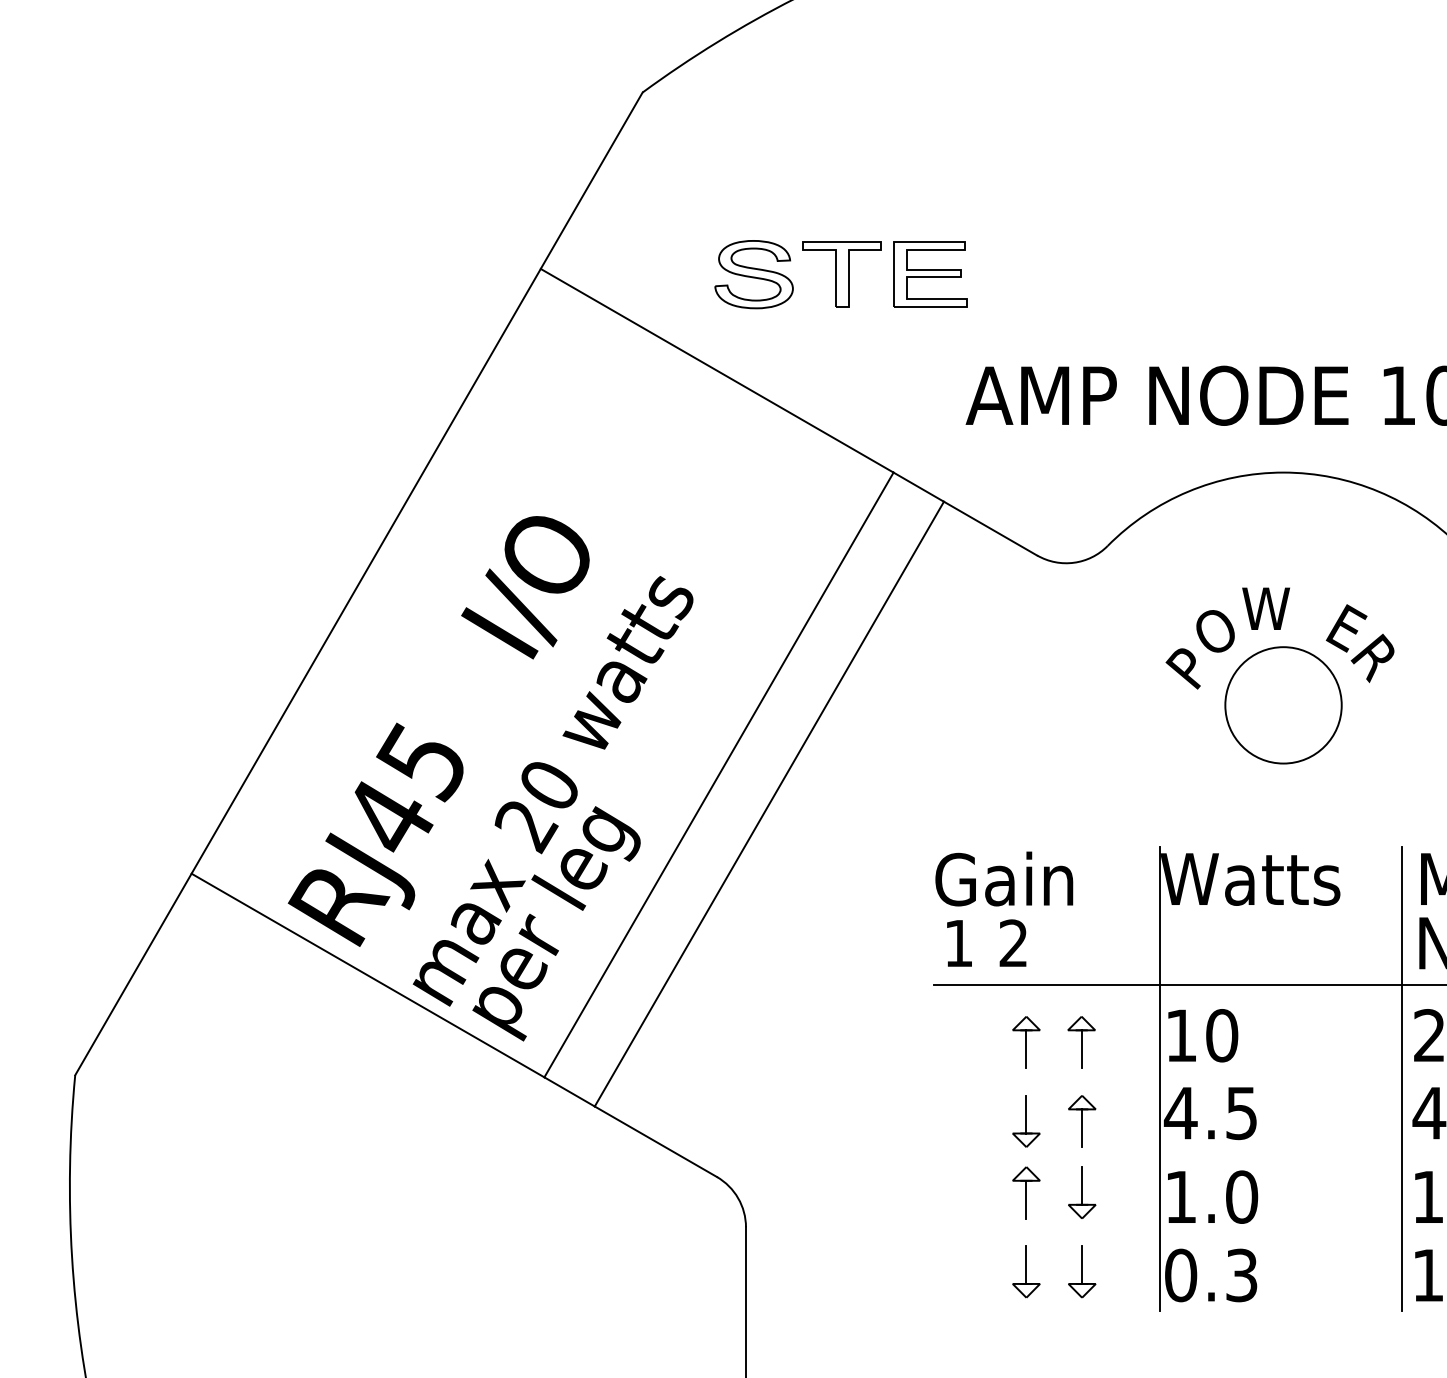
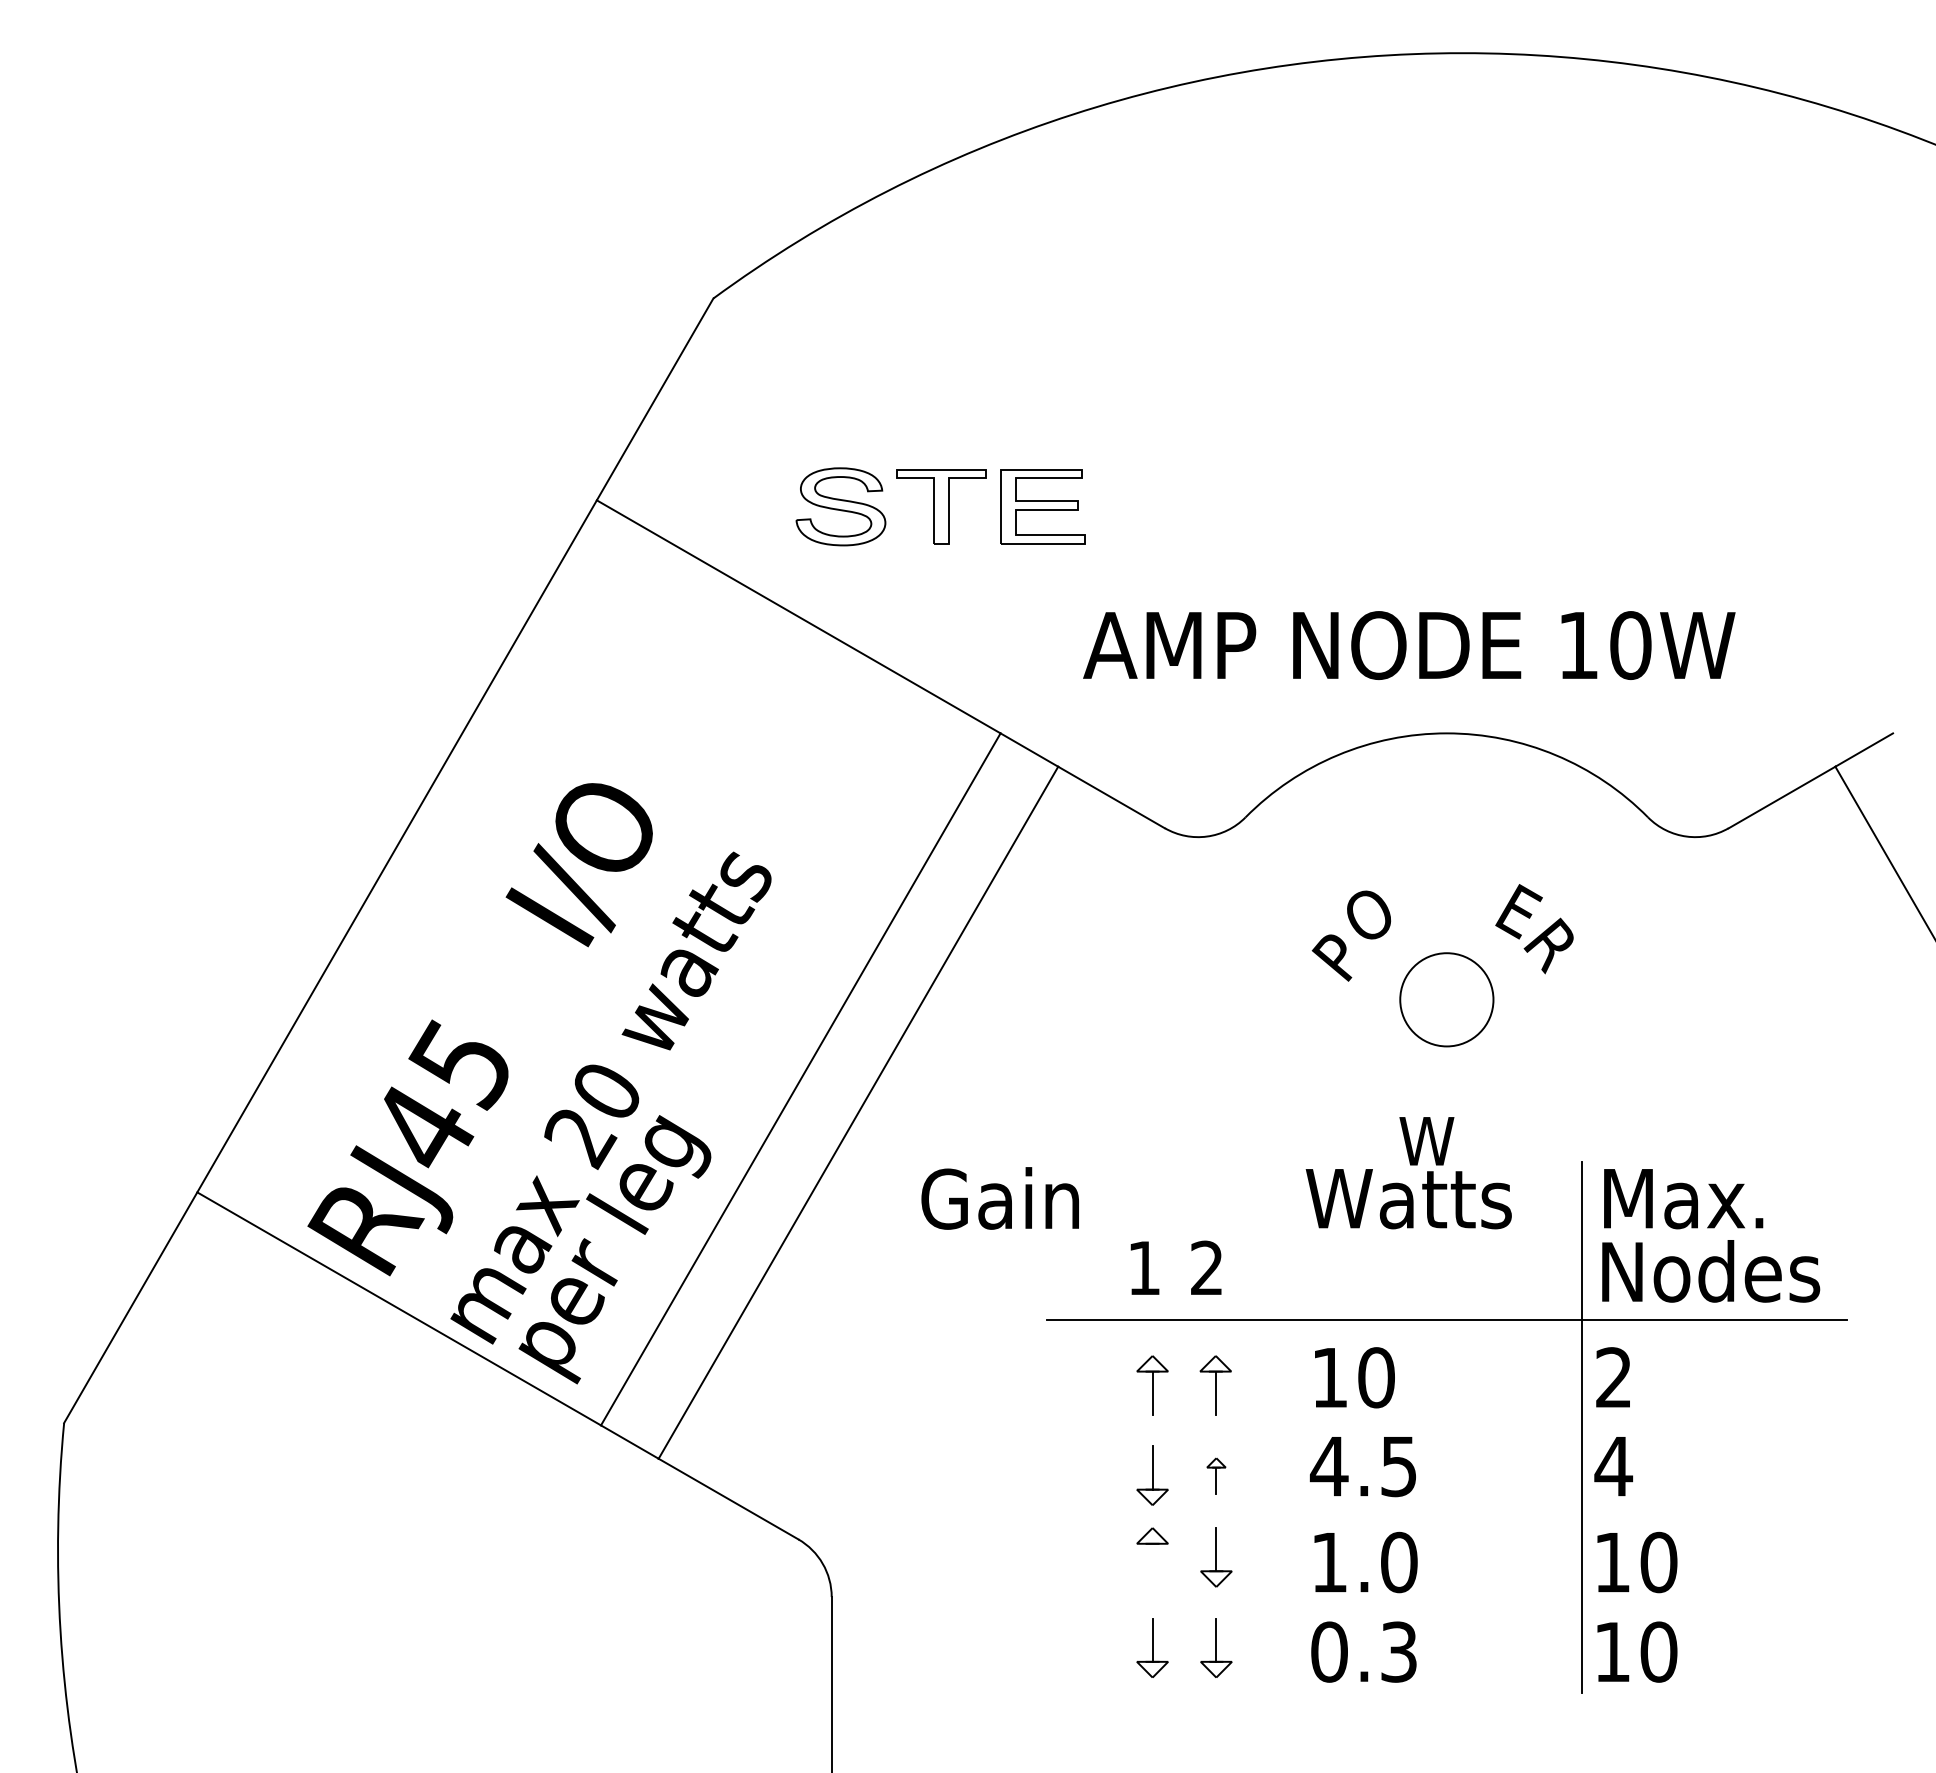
text: (1265, 609) -> (1426, 1141), moved
circle: (1283, 705) -> (1446, 999), size x0.7
text: (1003, 879) -> (999, 1198), moved
text: (986, 942) -> (1175, 1267), moved
line: (1160, 1079) -> (1305, 1427), removed
part: (1082, 1121) -> (1216, 1475), size x0.6
line: (1026, 1199) -> (1152, 1565), removed

